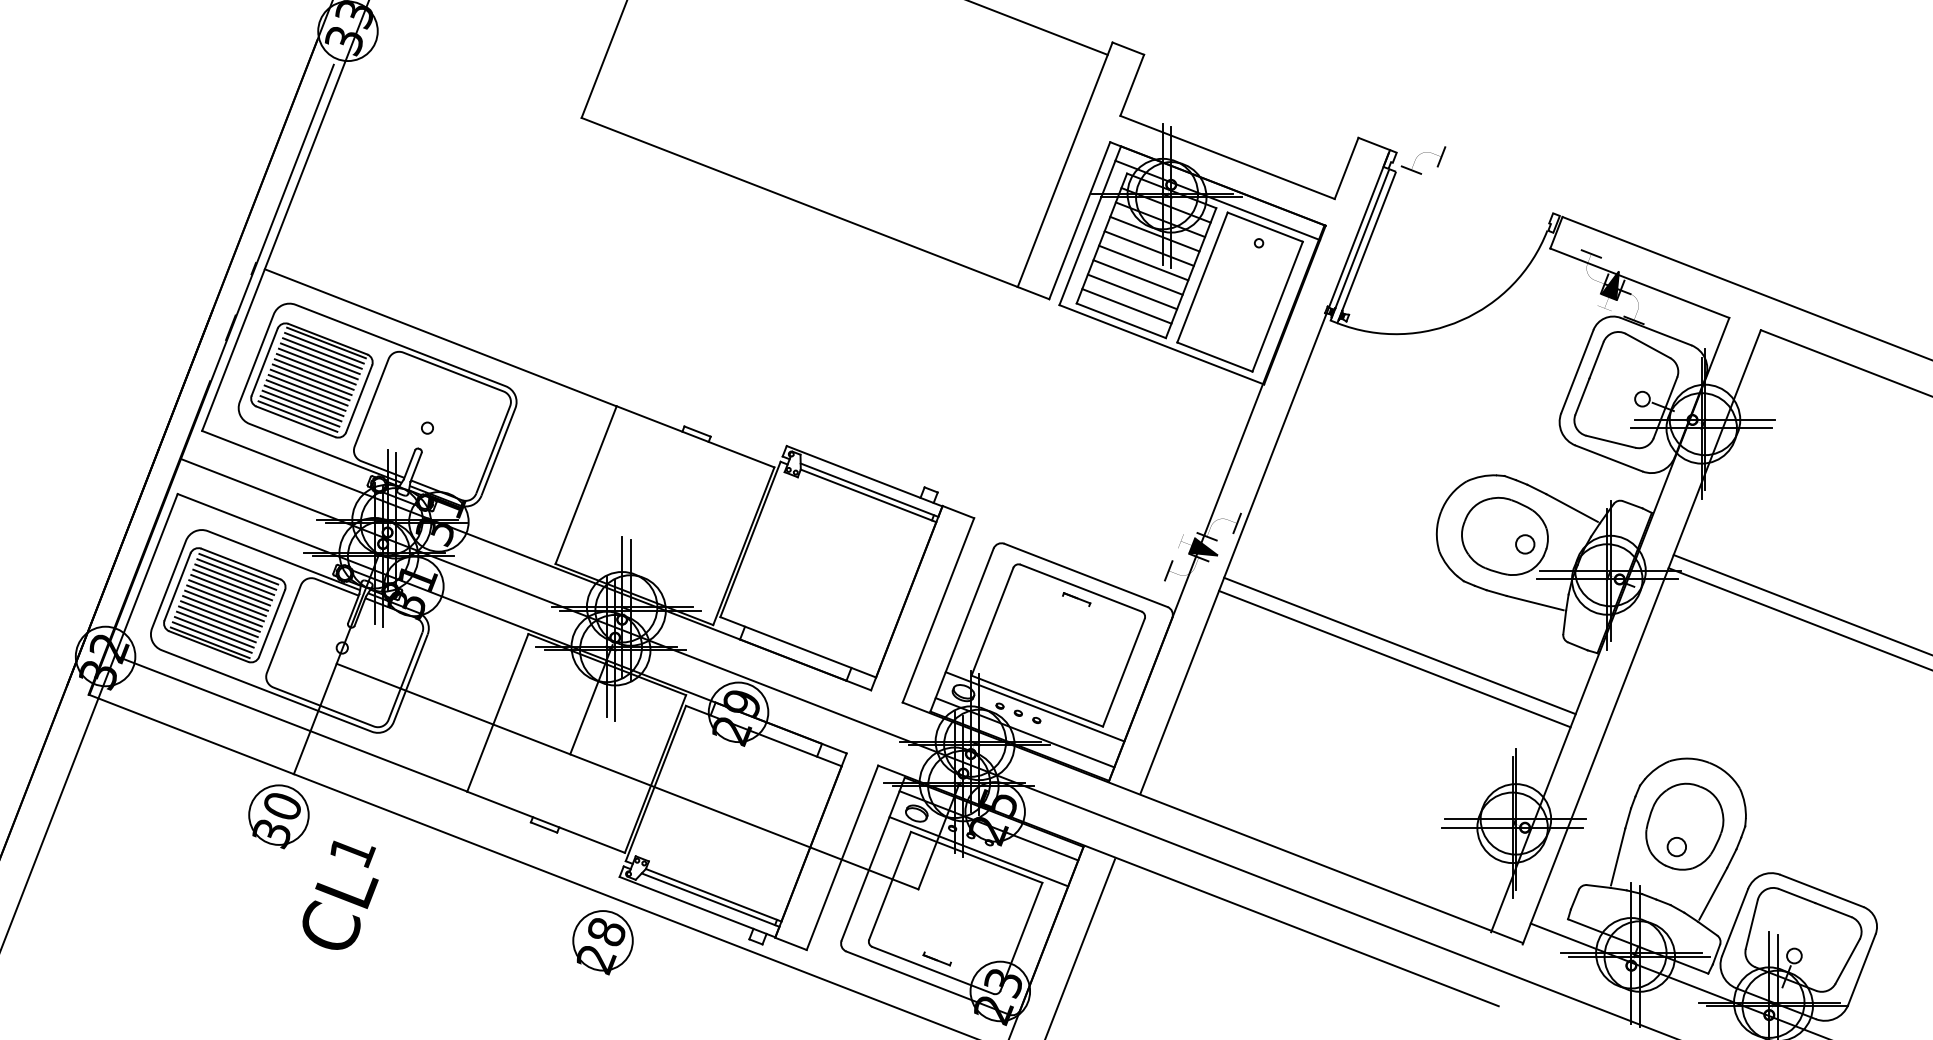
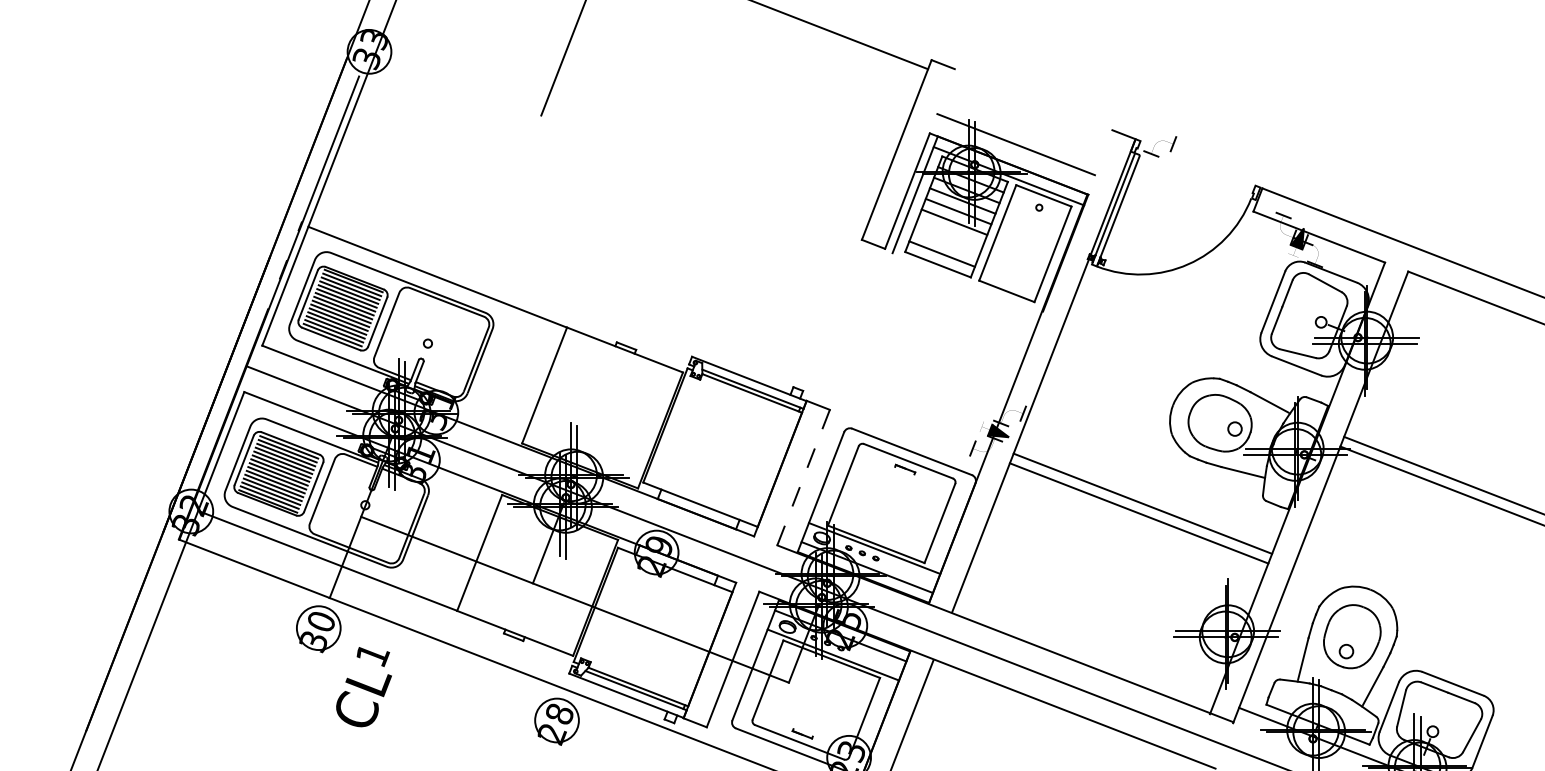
line: (1131, 85) -> (945, 91), removed
line: (1346, 168) -> (1103, 152), removed
line: (799, 202) -> (701, 177), removed
line: (1138, 276) -> (950, 232), removed
line: (1132, 291) -> (946, 243), removed
line: (1161, 344) -> (967, 282), removed
line: (938, 610) -> (803, 477), solid -> dashed

